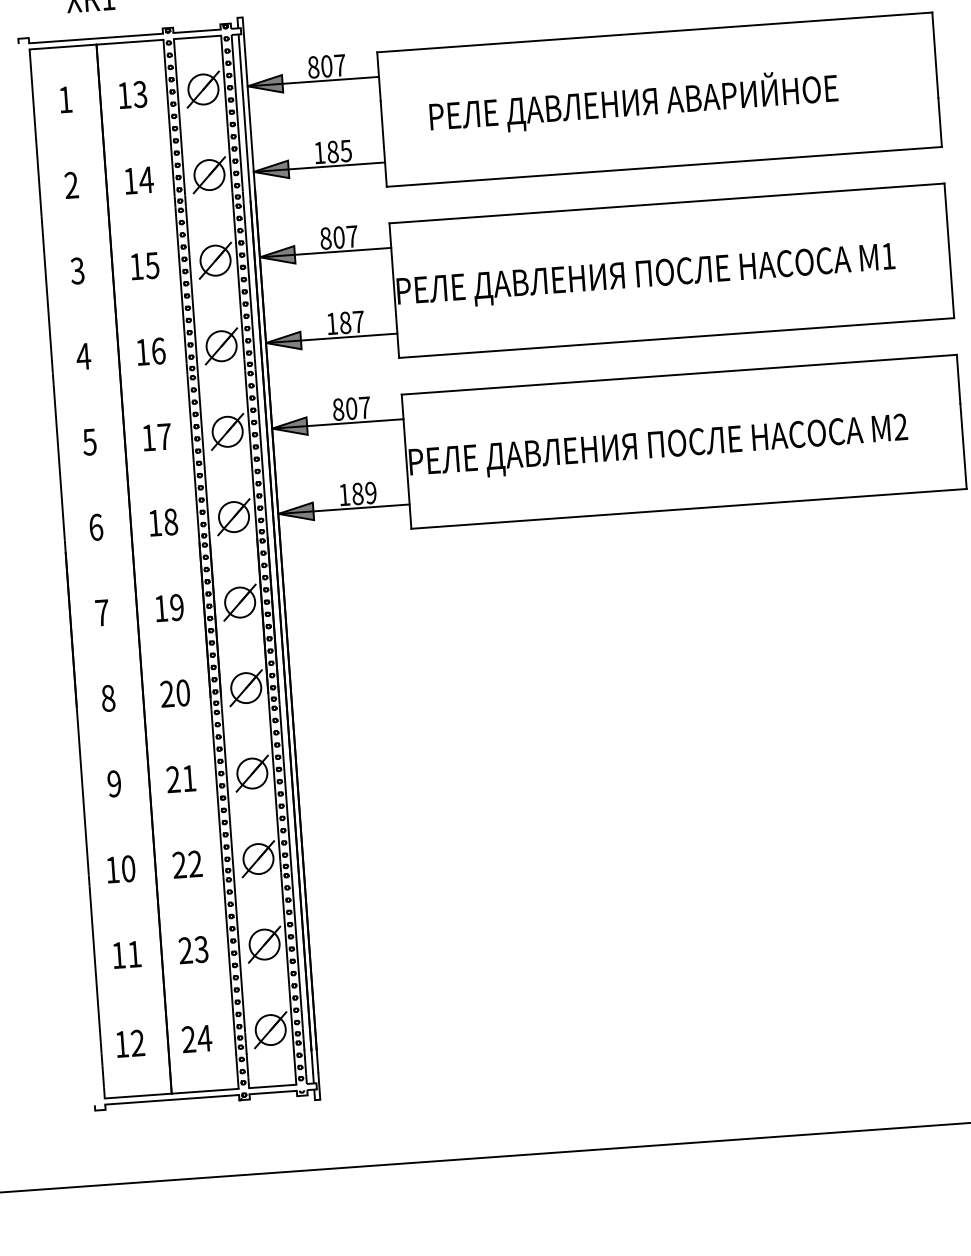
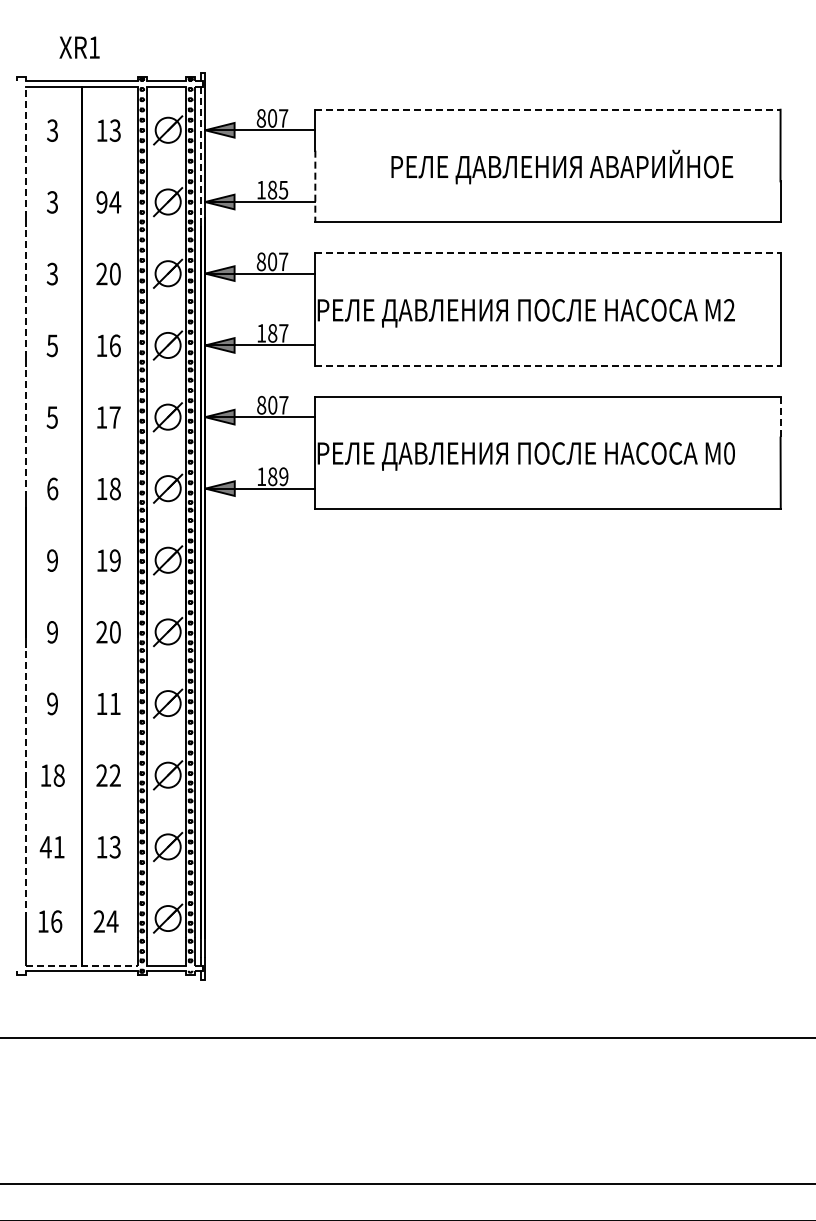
line: (654, 32) -> (547, 109), solid -> dashed
text: (65, 99) -> (52, 130), 1 -> 3
text: (634, 102) -> (562, 166), moved
line: (243, 113) -> (200, 152), solid -> dashed
line: (35, 128) -> (25, 152), solid -> dashed
line: (383, 143) -> (315, 186), solid -> dashed
text: (129, 181) -> (101, 202), 14 -> 94
text: (71, 185) -> (52, 202), 2 -> 3
line: (666, 204) -> (547, 253), solid -> dashed
text: (888, 256) -> (729, 310), 1 -> 2
text: (144, 265) -> (108, 273), 15 -> 20
line: (46, 295) -> (25, 292), solid -> dashed
line: (676, 337) -> (547, 365), solid -> dashed
text: (83, 356) -> (52, 345), 4 -> 5
line: (958, 379) -> (780, 417), solid -> dashed
text: (900, 427) -> (729, 453), 2 -> 0
line: (58, 462) -> (25, 432), solid -> dashed
text: (102, 612) -> (52, 560), 7 -> 9
text: (108, 698) -> (52, 632), 8 -> 9
text: (172, 779) -> (101, 703), 21 -> 11
line: (82, 797) -> (25, 713), solid -> dashed
text: (127, 868) -> (58, 775), 10 -> 18
text: (185, 950) -> (101, 847), 23 -> 13
text: (118, 955) -> (45, 847), 11 -> 41
line: (94, 964) -> (25, 853), solid -> dashed
text: (137, 1043) -> (56, 921), 12 -> 16
line: (172, 1093) -> (82, 965), solid -> dashed

